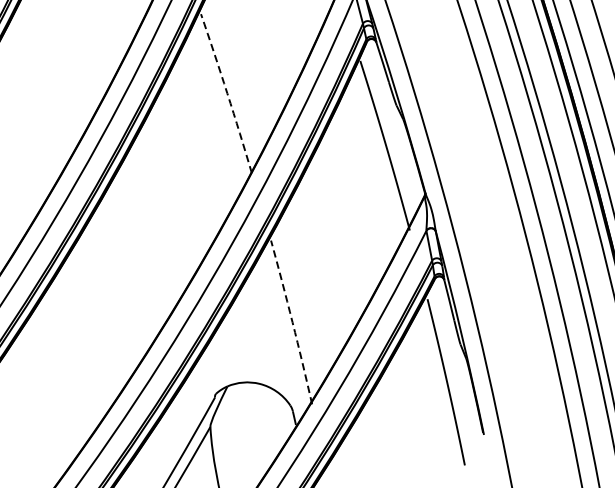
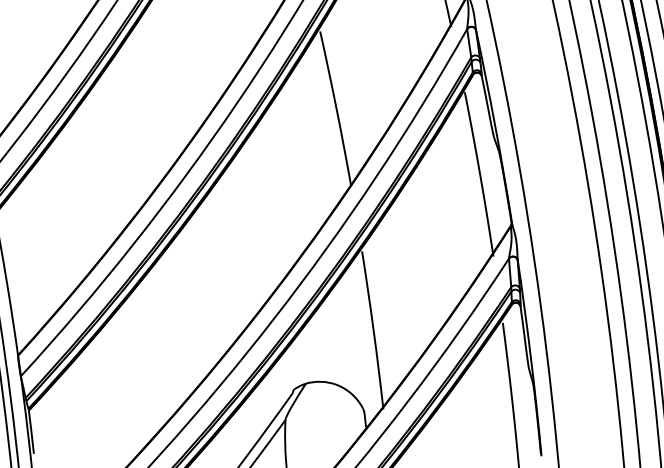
arc: (227, 93) -> (336, 108), dashed -> solid
arc: (292, 322) -> (373, 330), dashed -> solid

